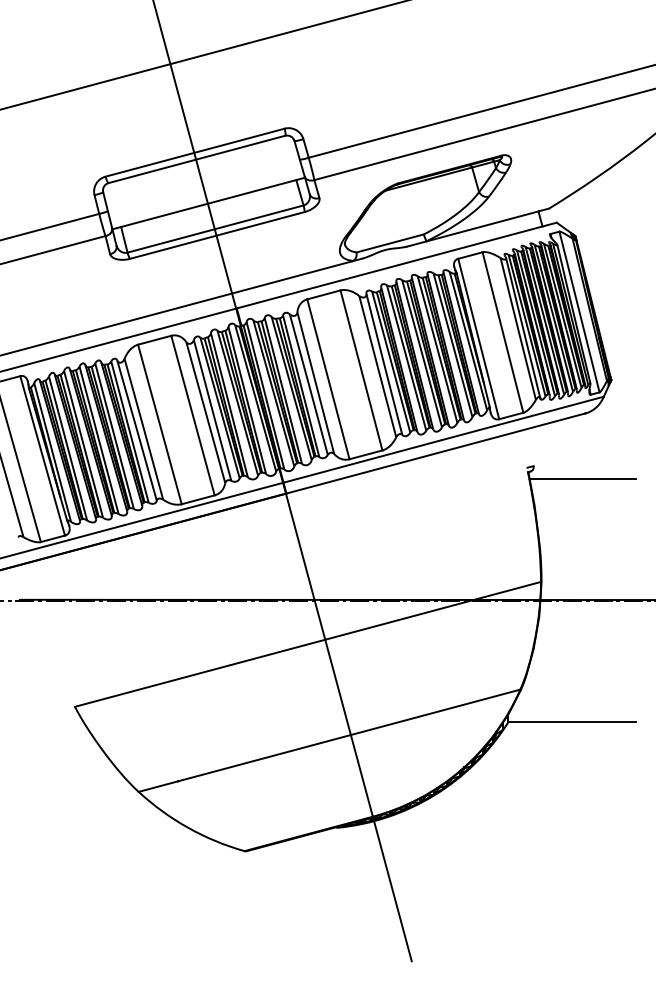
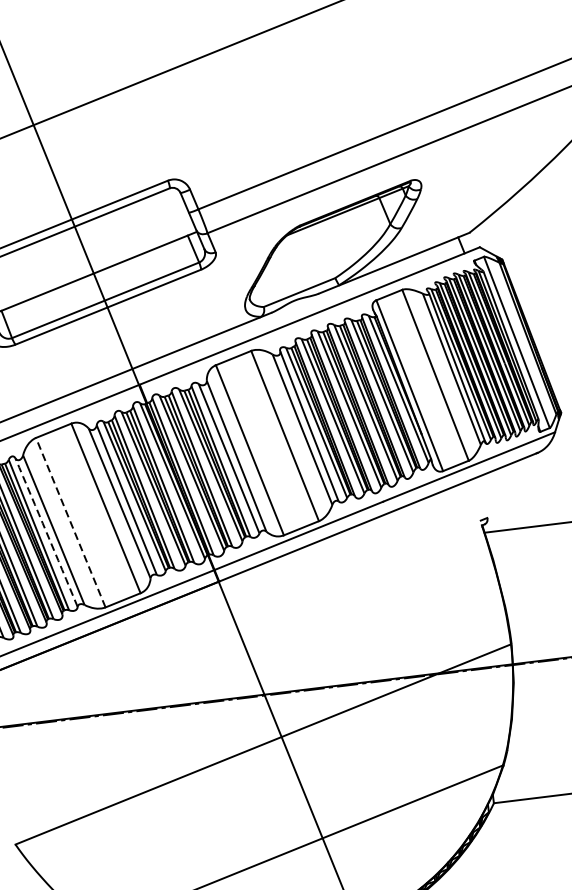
line: (159, 424) -> (70, 522), solid -> dashed
arc: (137, 430) -> (46, 532), solid -> dashed

